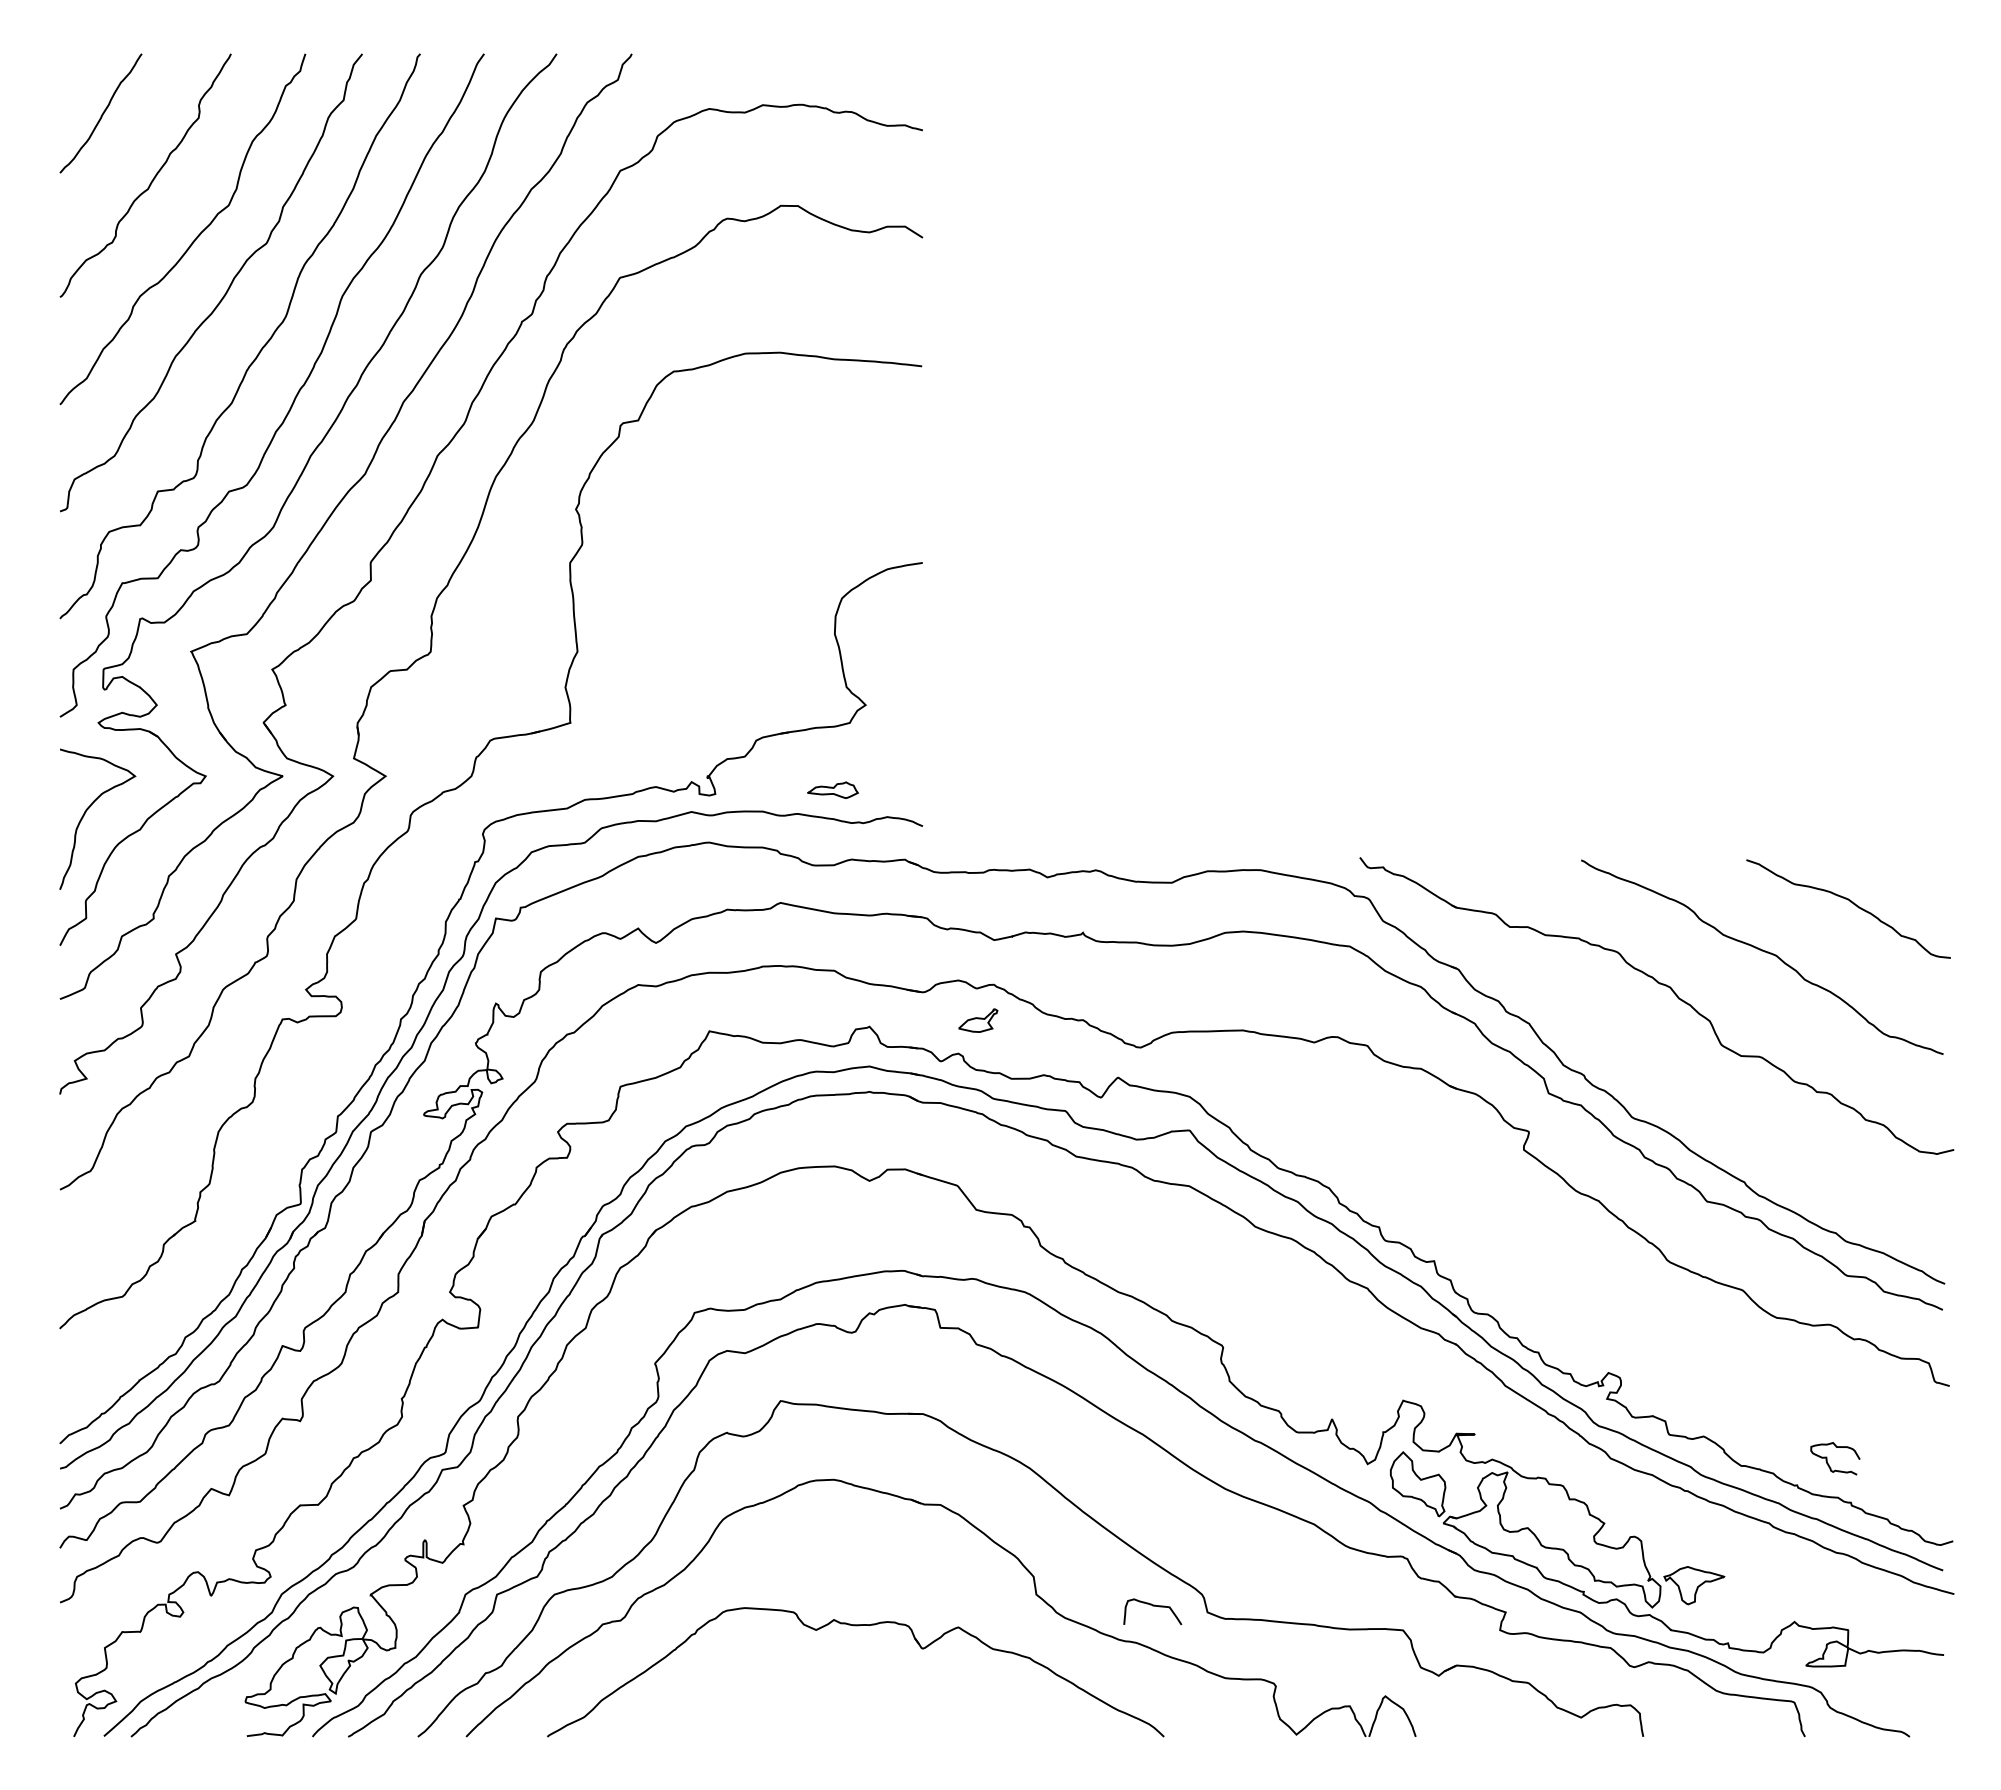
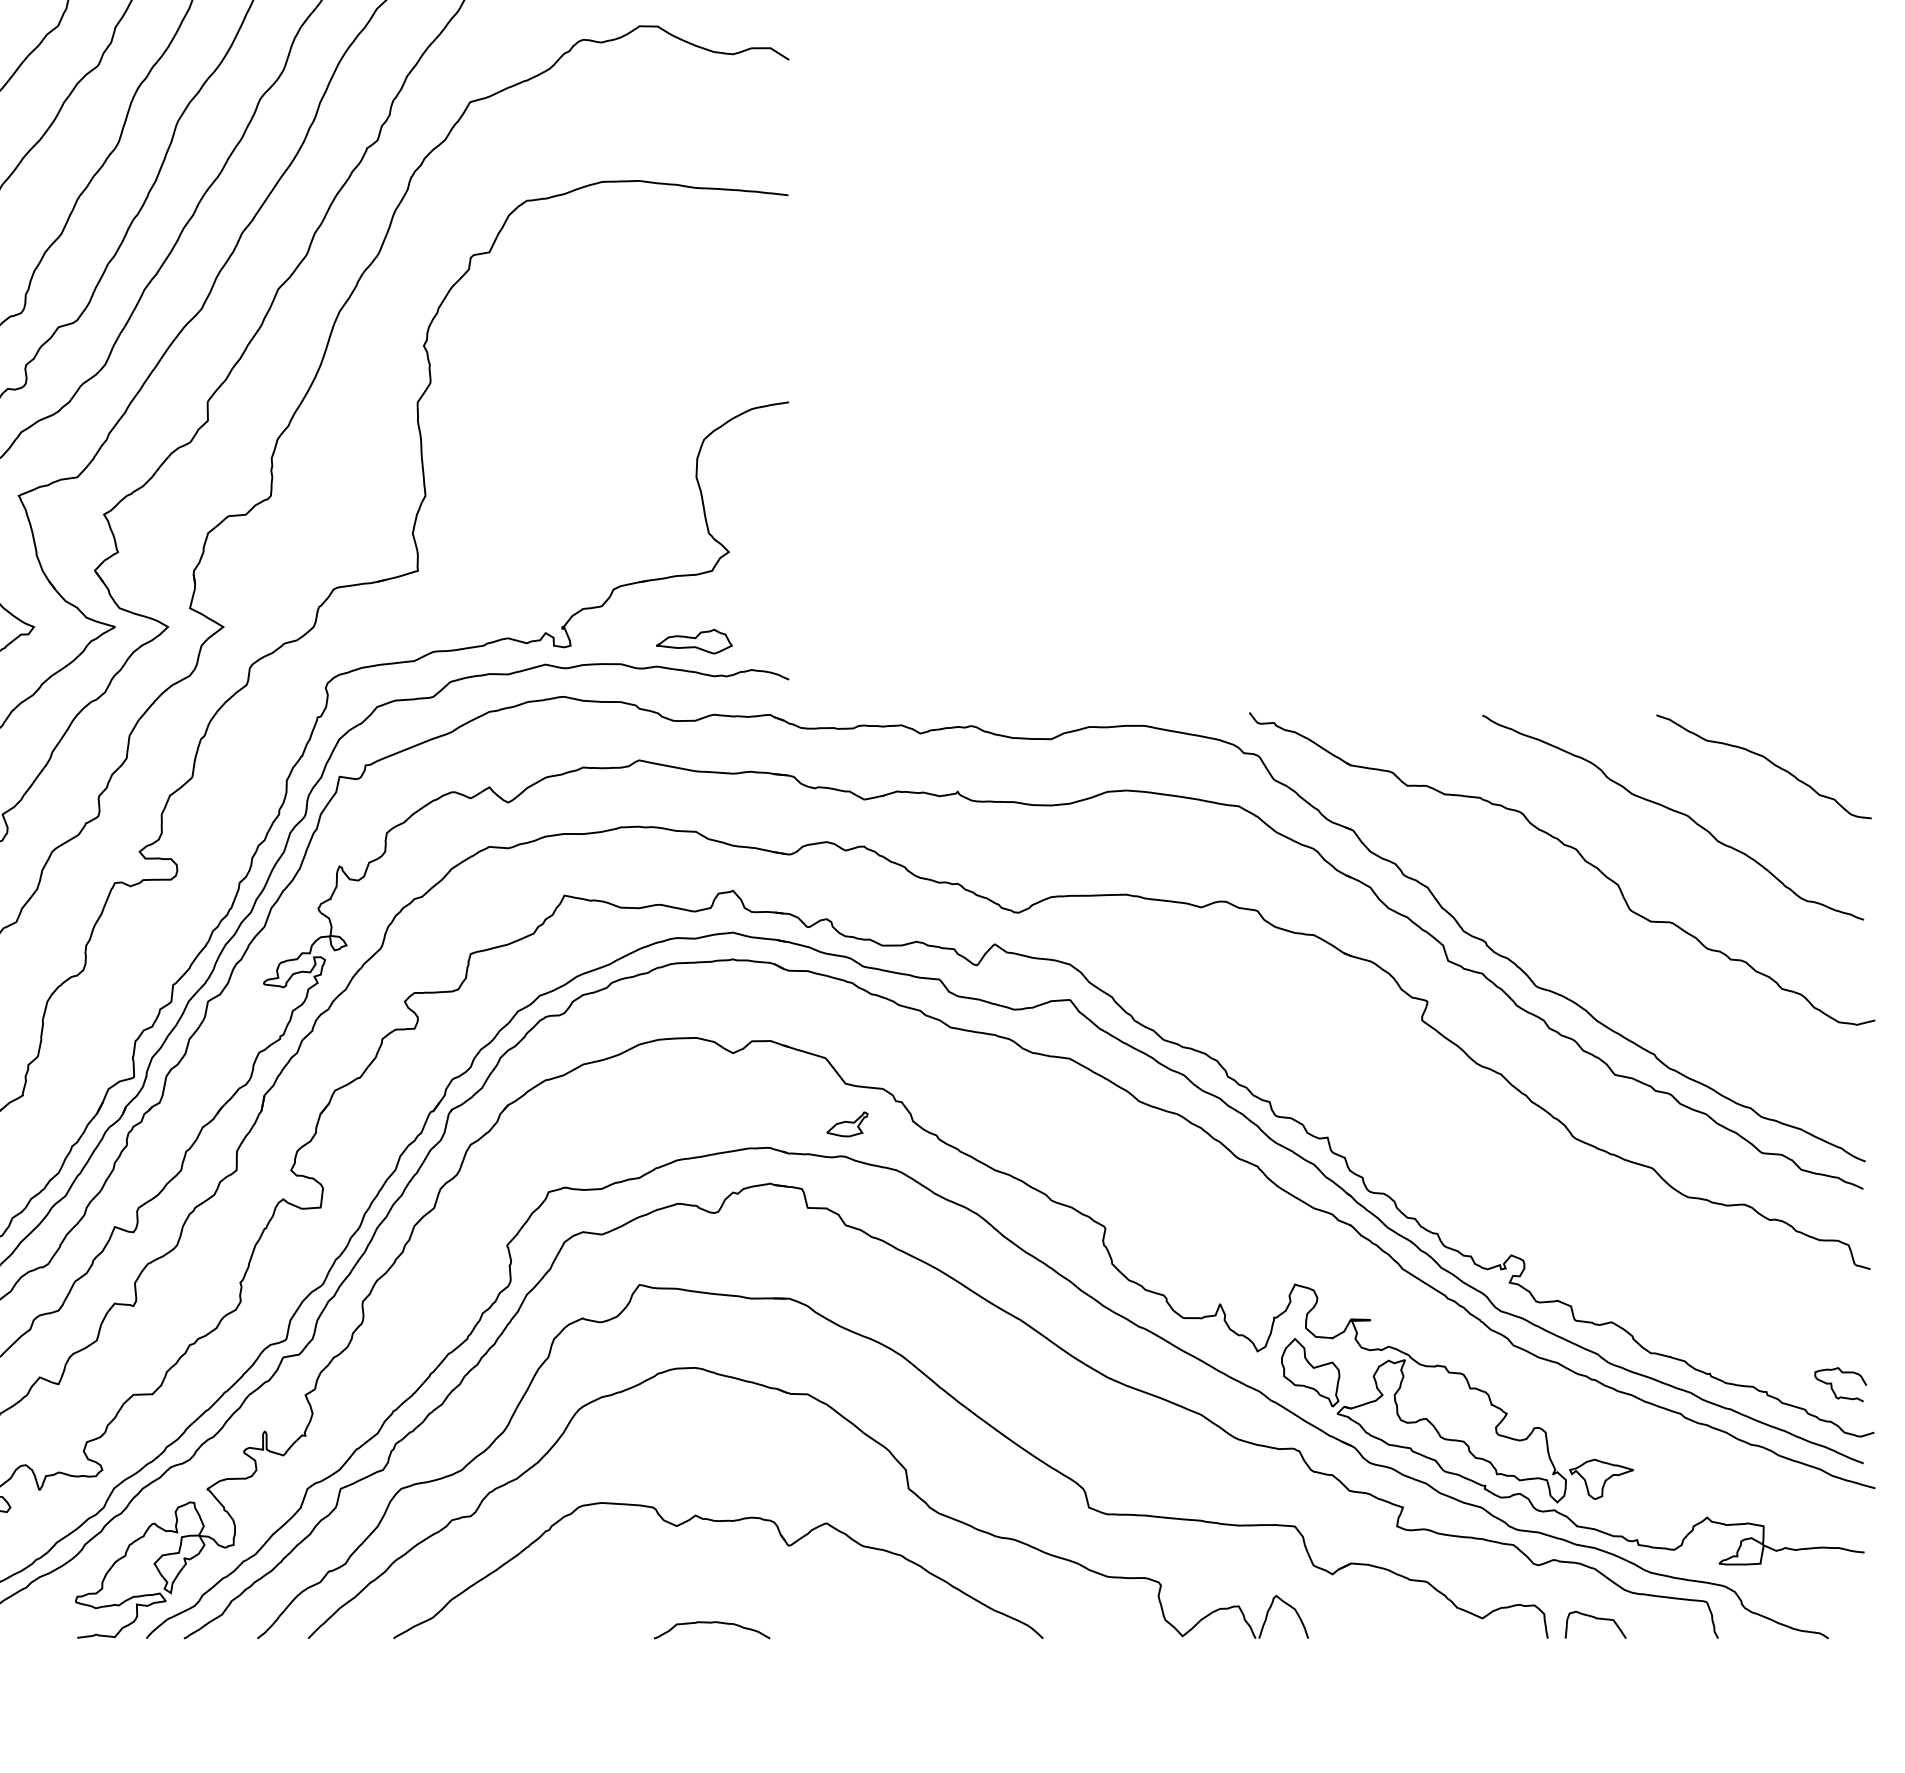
part: (832, 790) -> (694, 642), size x1.43
part: (978, 1020) -> (847, 1124), moved
curve: (1827, 1458) -> (1832, 1384), moved
curve: (1152, 1606) -> (1595, 1619), moved
curve: (849, 1722) -> (711, 1623), added

